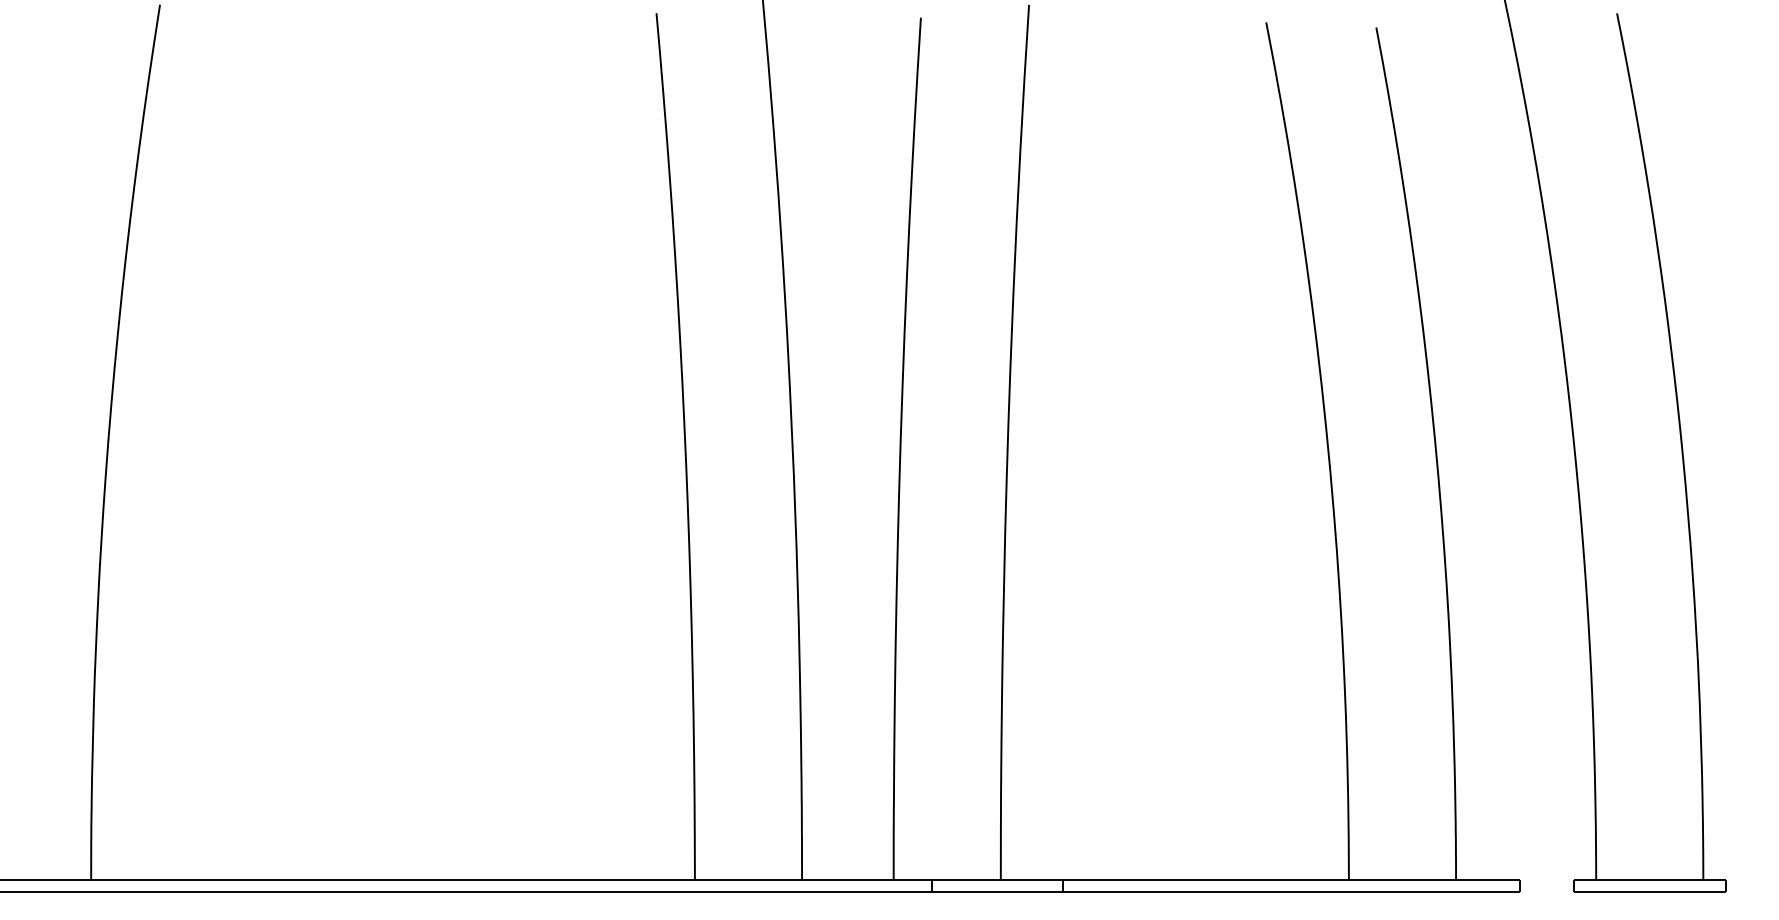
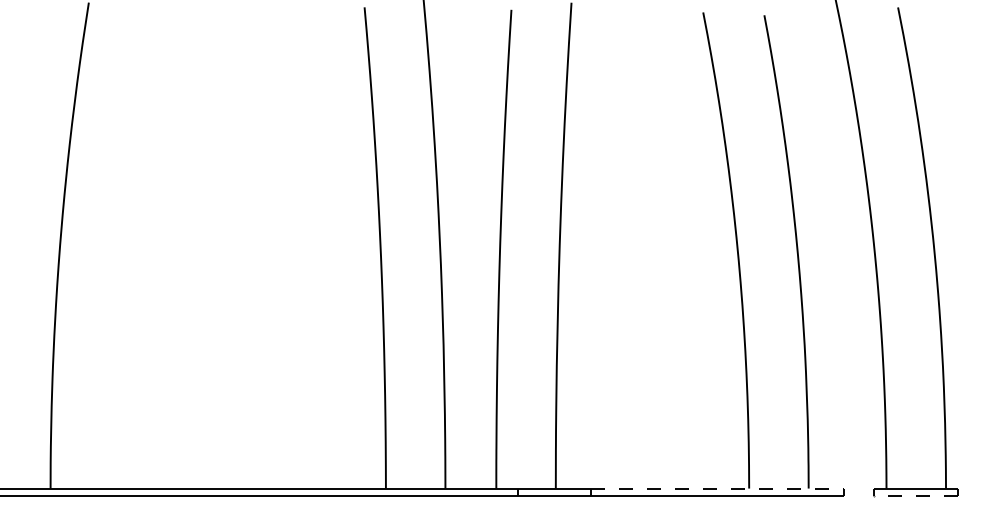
line: (1291, 879) -> (717, 488), solid -> dashed
line: (1648, 892) -> (915, 495), solid -> dashed

